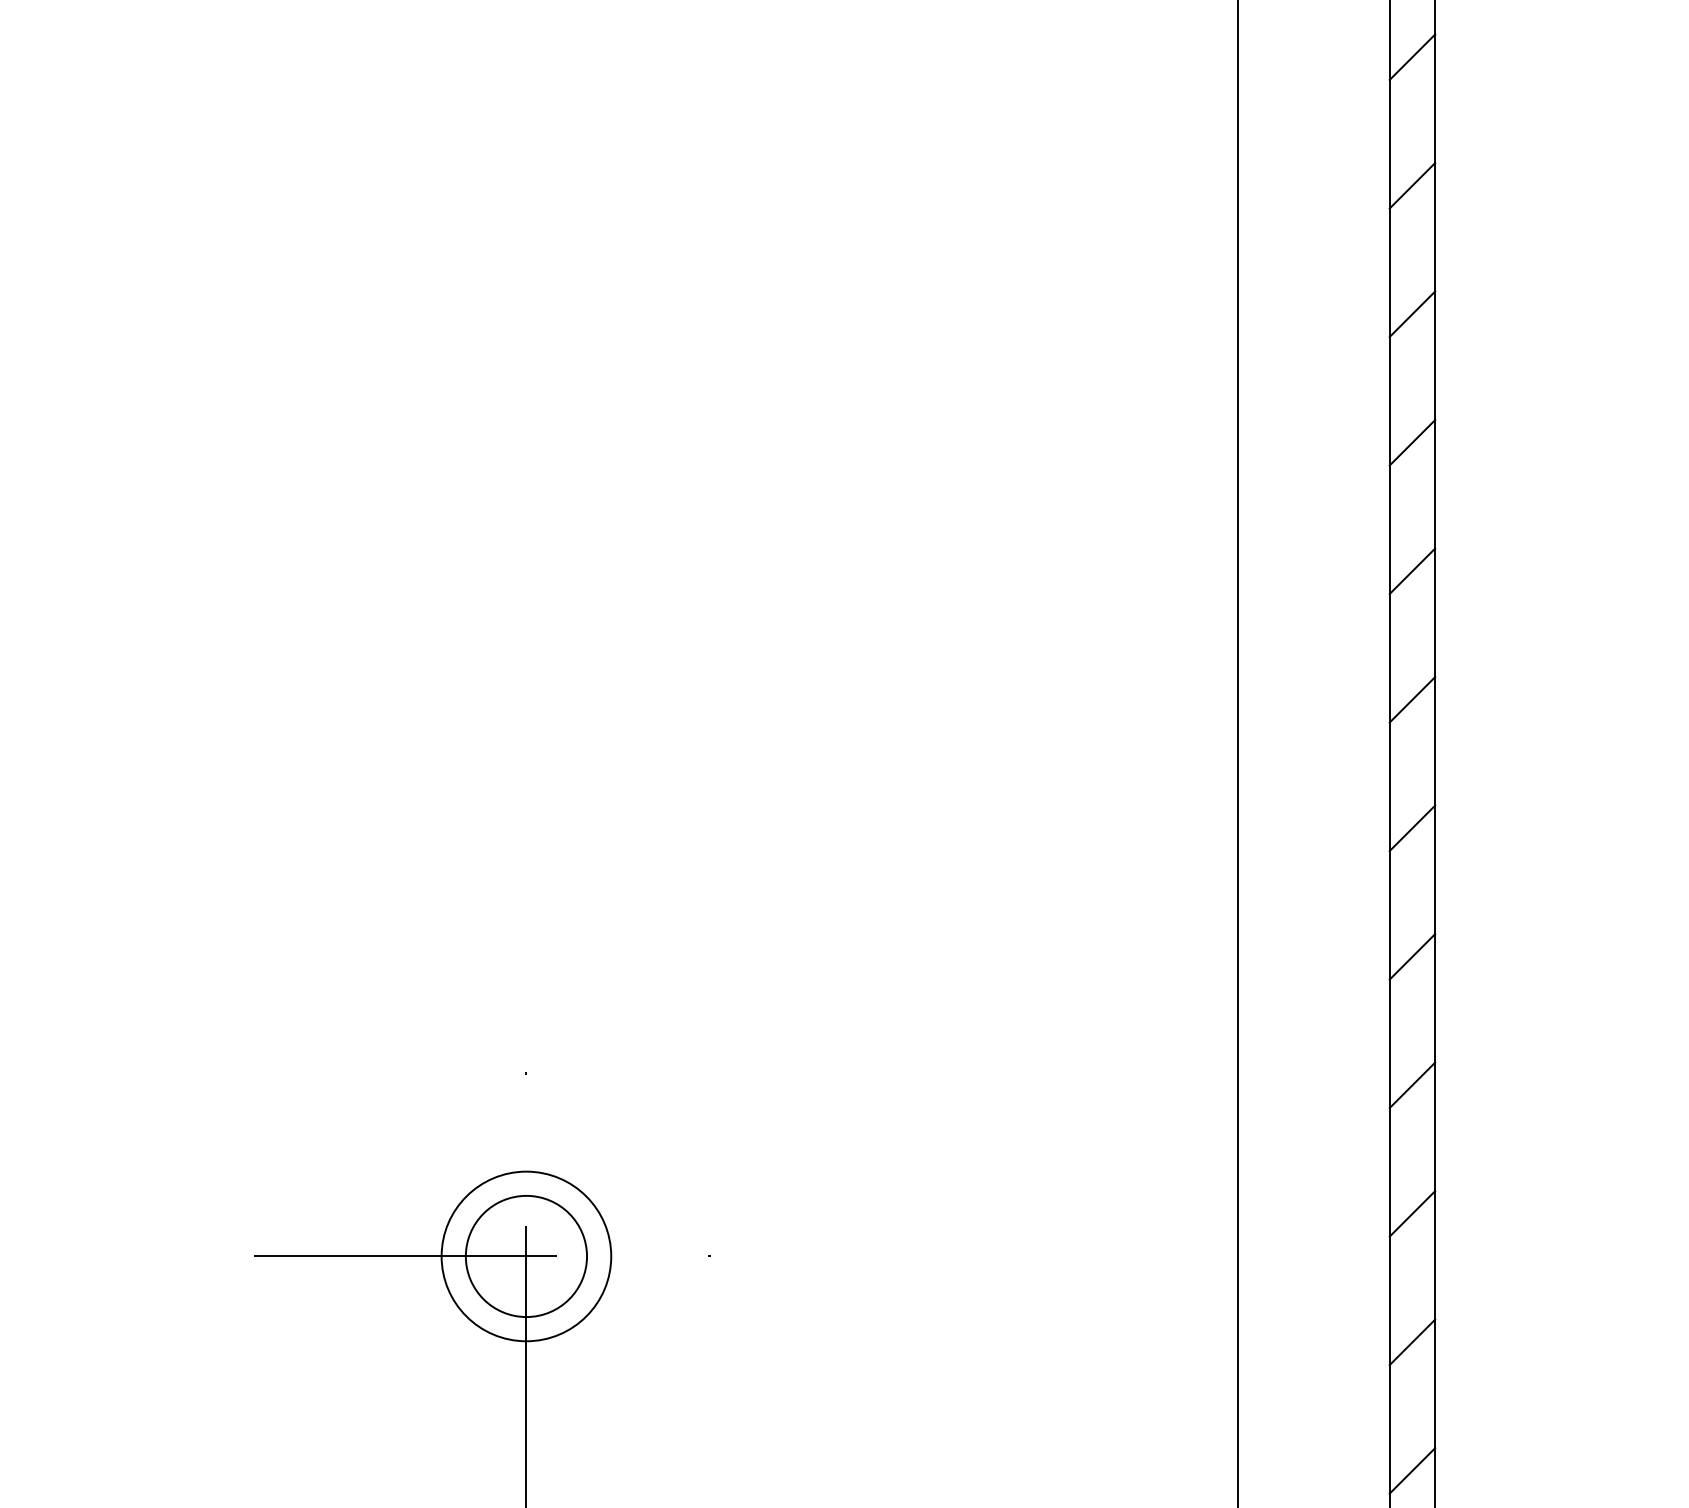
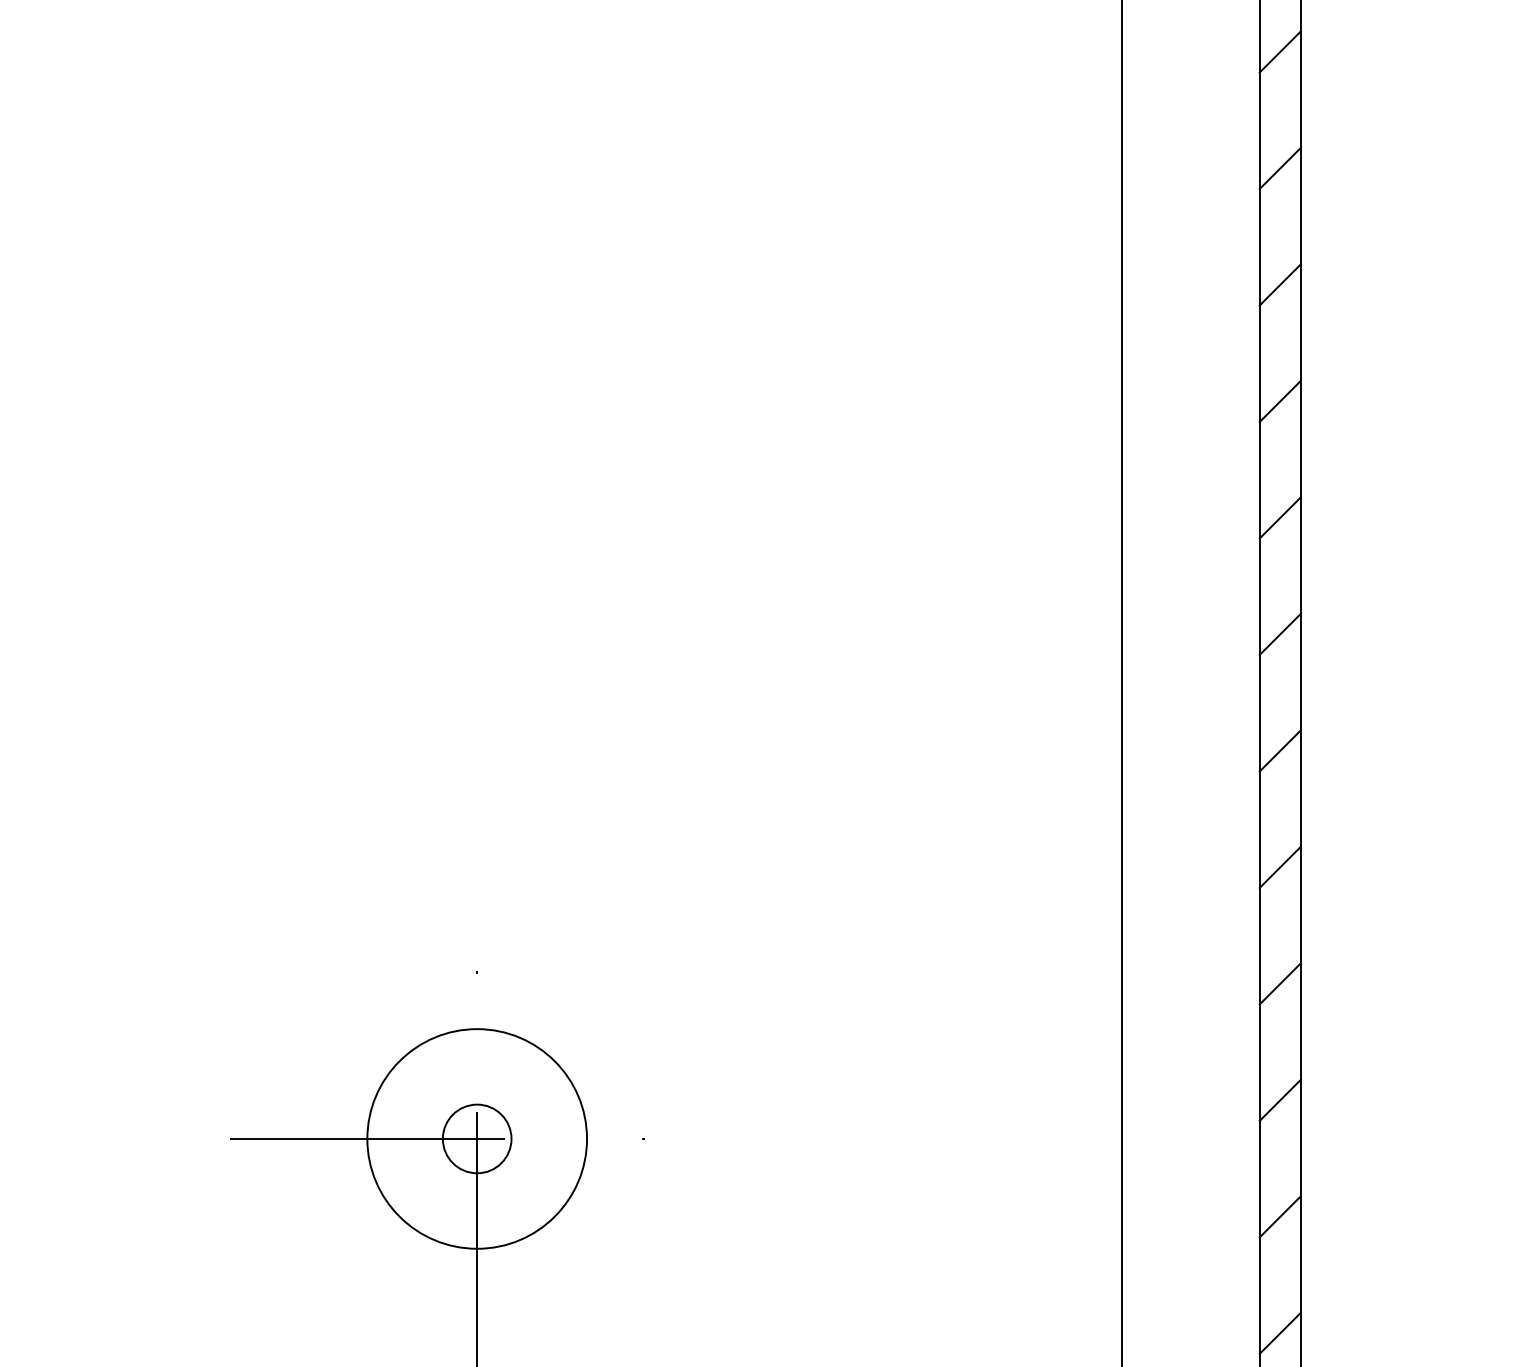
circle: (525, 1255) -> (476, 1138), size x0.62
circle: (526, 1255) -> (477, 1138), size x1.43

